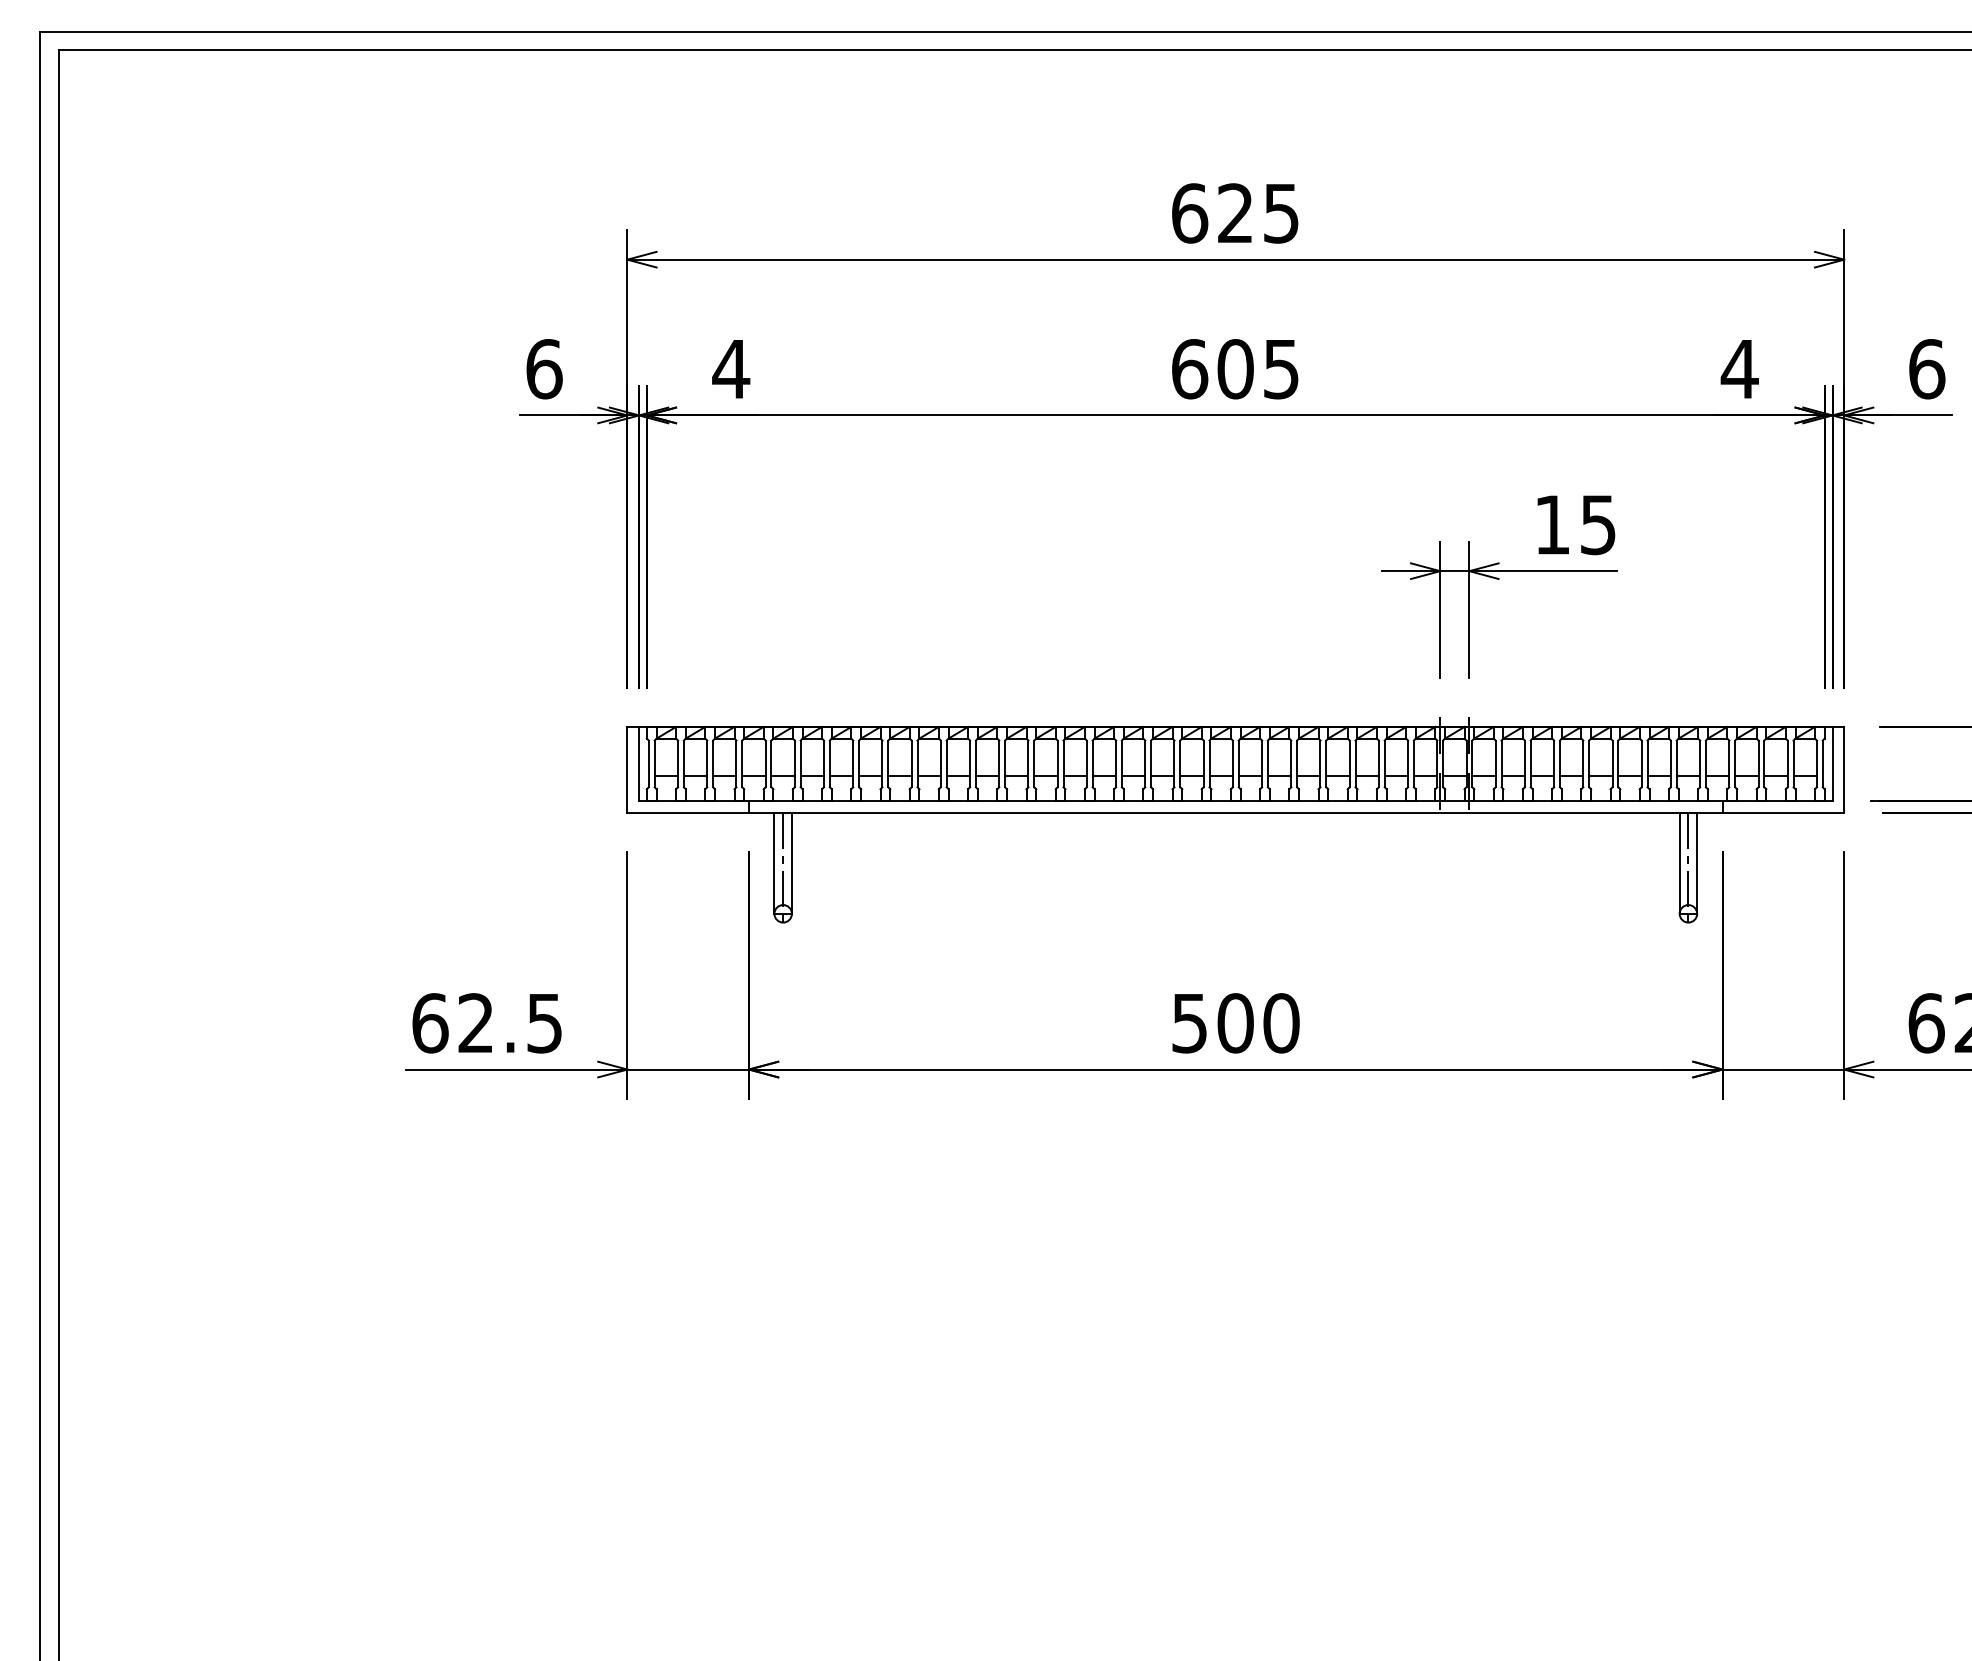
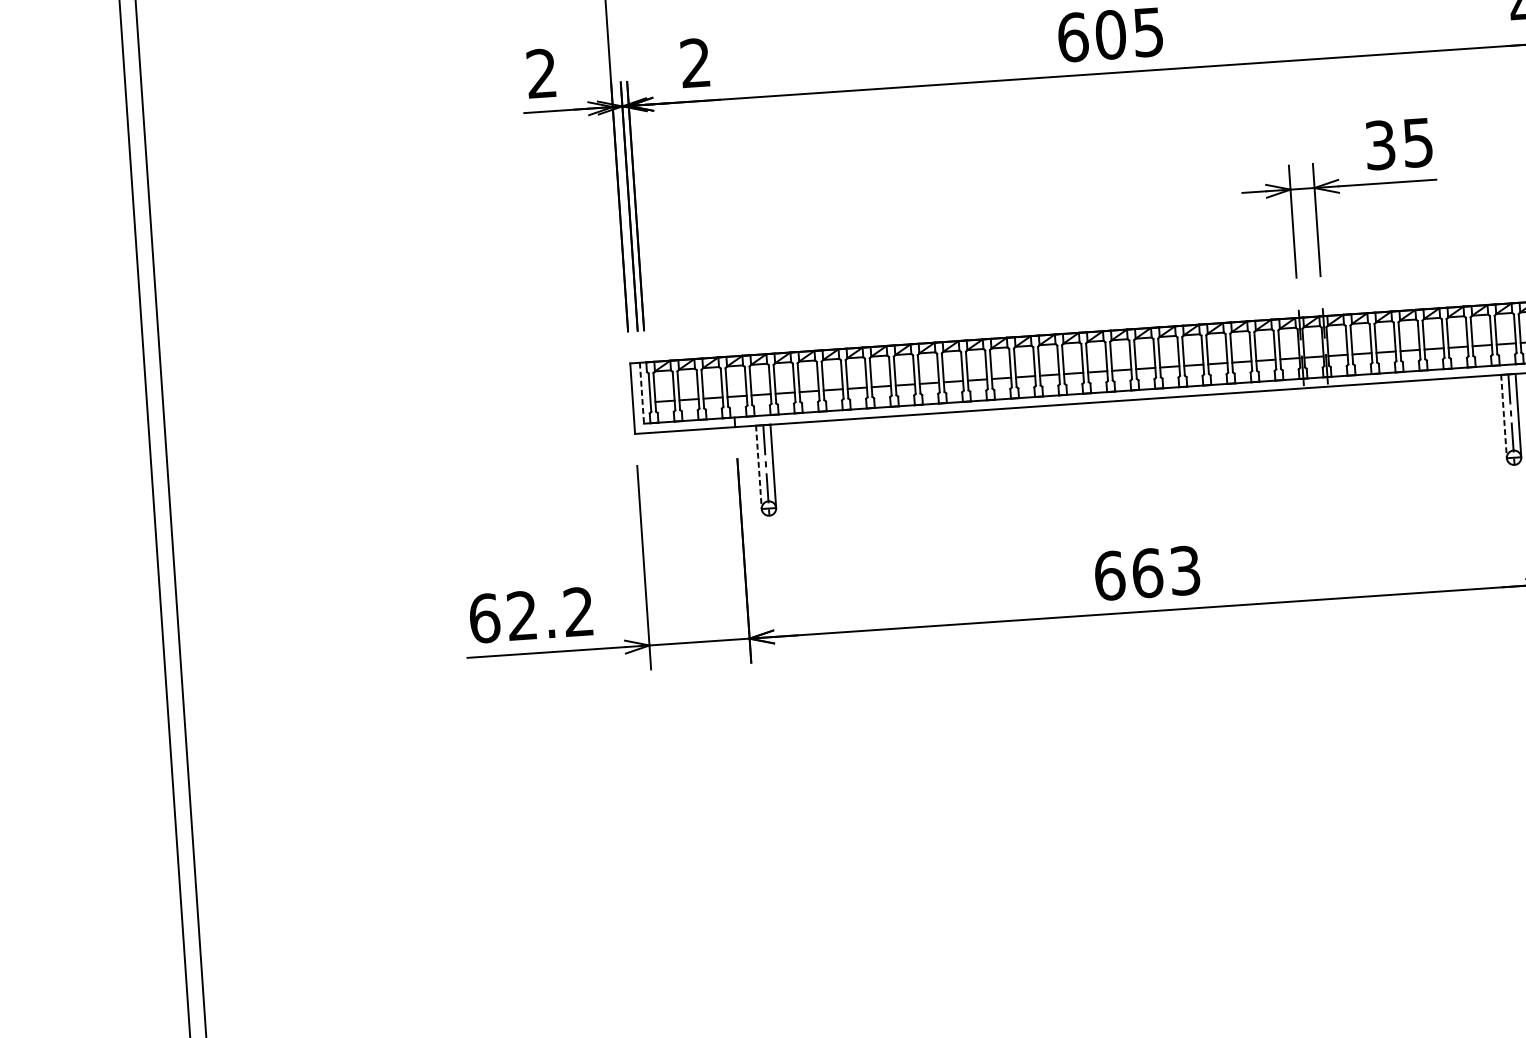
text: (731, 368) -> (695, 62), 4 -> 2
text: (544, 369) -> (541, 73), 6 -> 2
text: (1552, 524) -> (1380, 144), 15 -> 35
line: (639, 763) -> (642, 392), solid -> dashed
line: (774, 863) -> (758, 467), solid -> dashed
line: (1679, 863) -> (1503, 416), solid -> dashed
text: (544, 1023) -> (578, 612), 62.5 -> 62.2
text: (1235, 1023) -> (1147, 573), 500 -> 663

